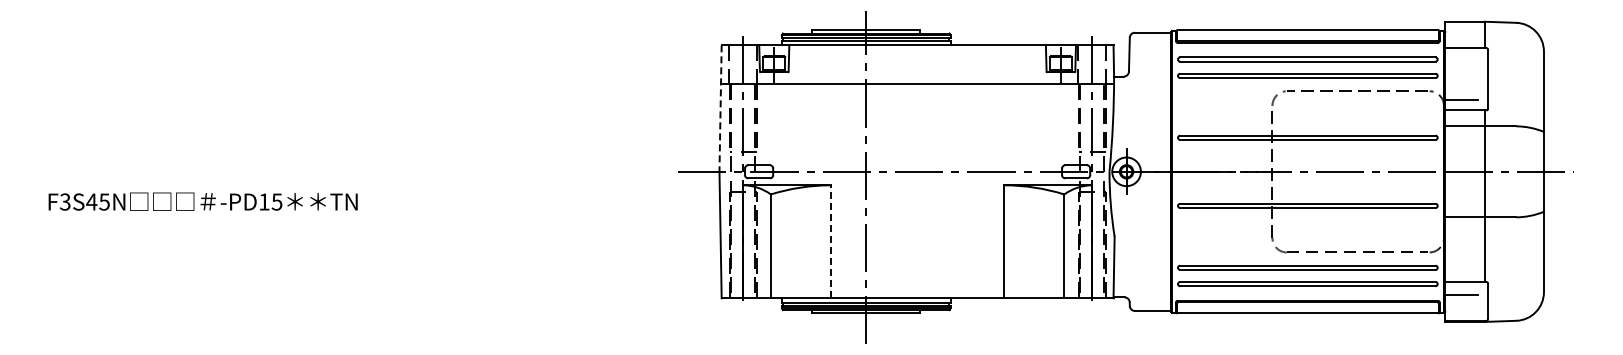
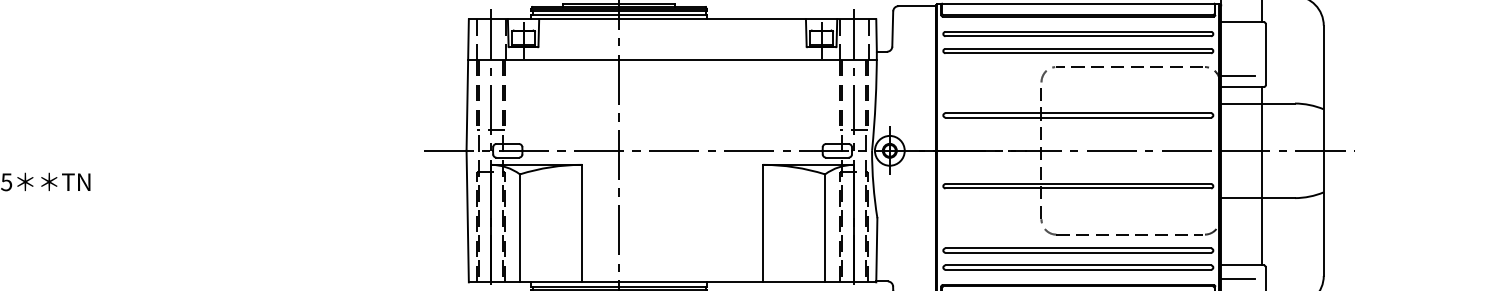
line: (720, 109) -> (467, 86), dashed -> solid
line: (830, 241) -> (581, 223), dashed -> solid

